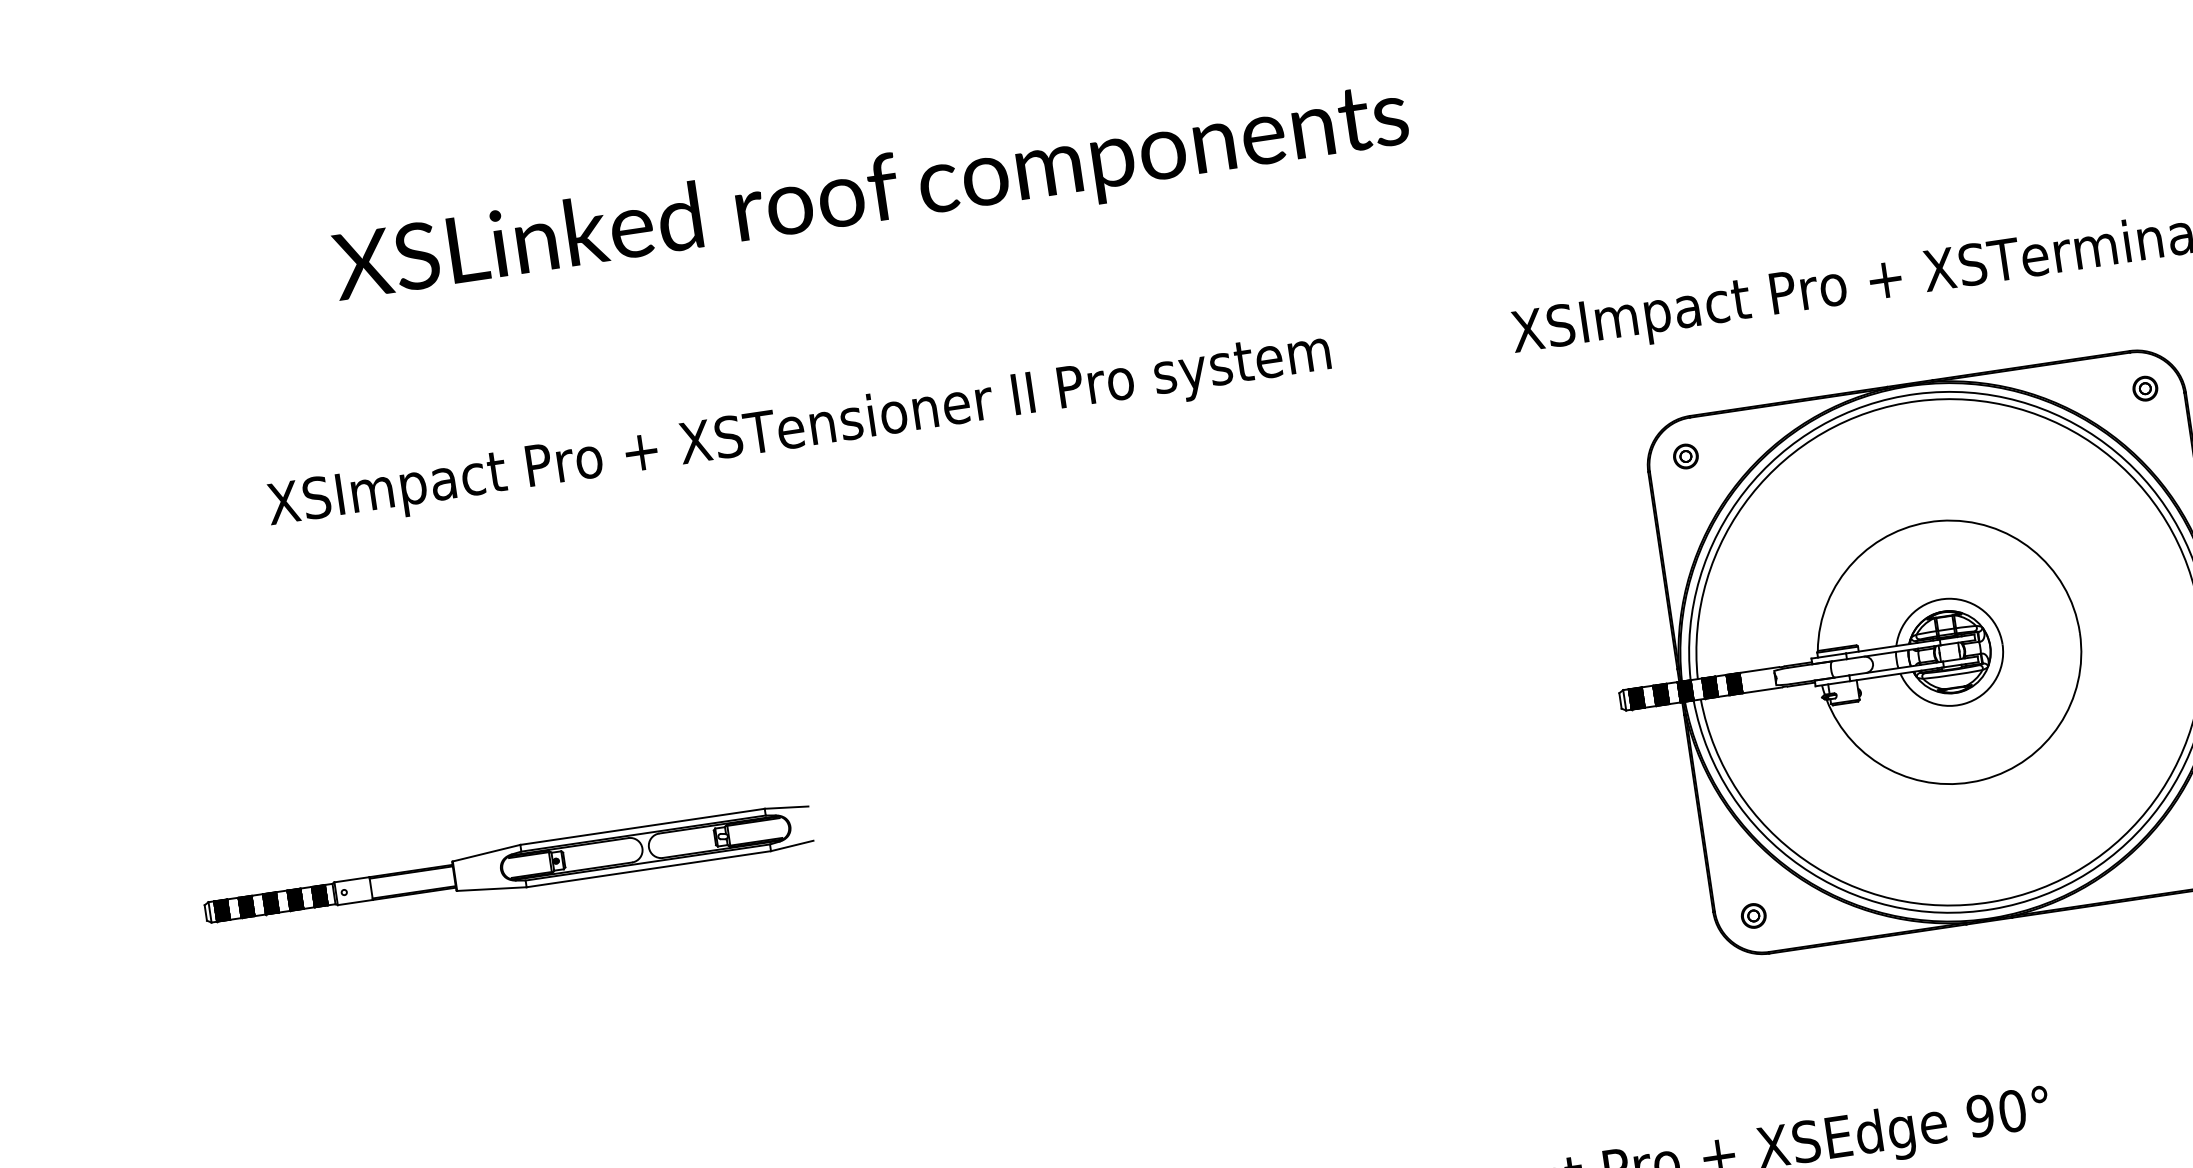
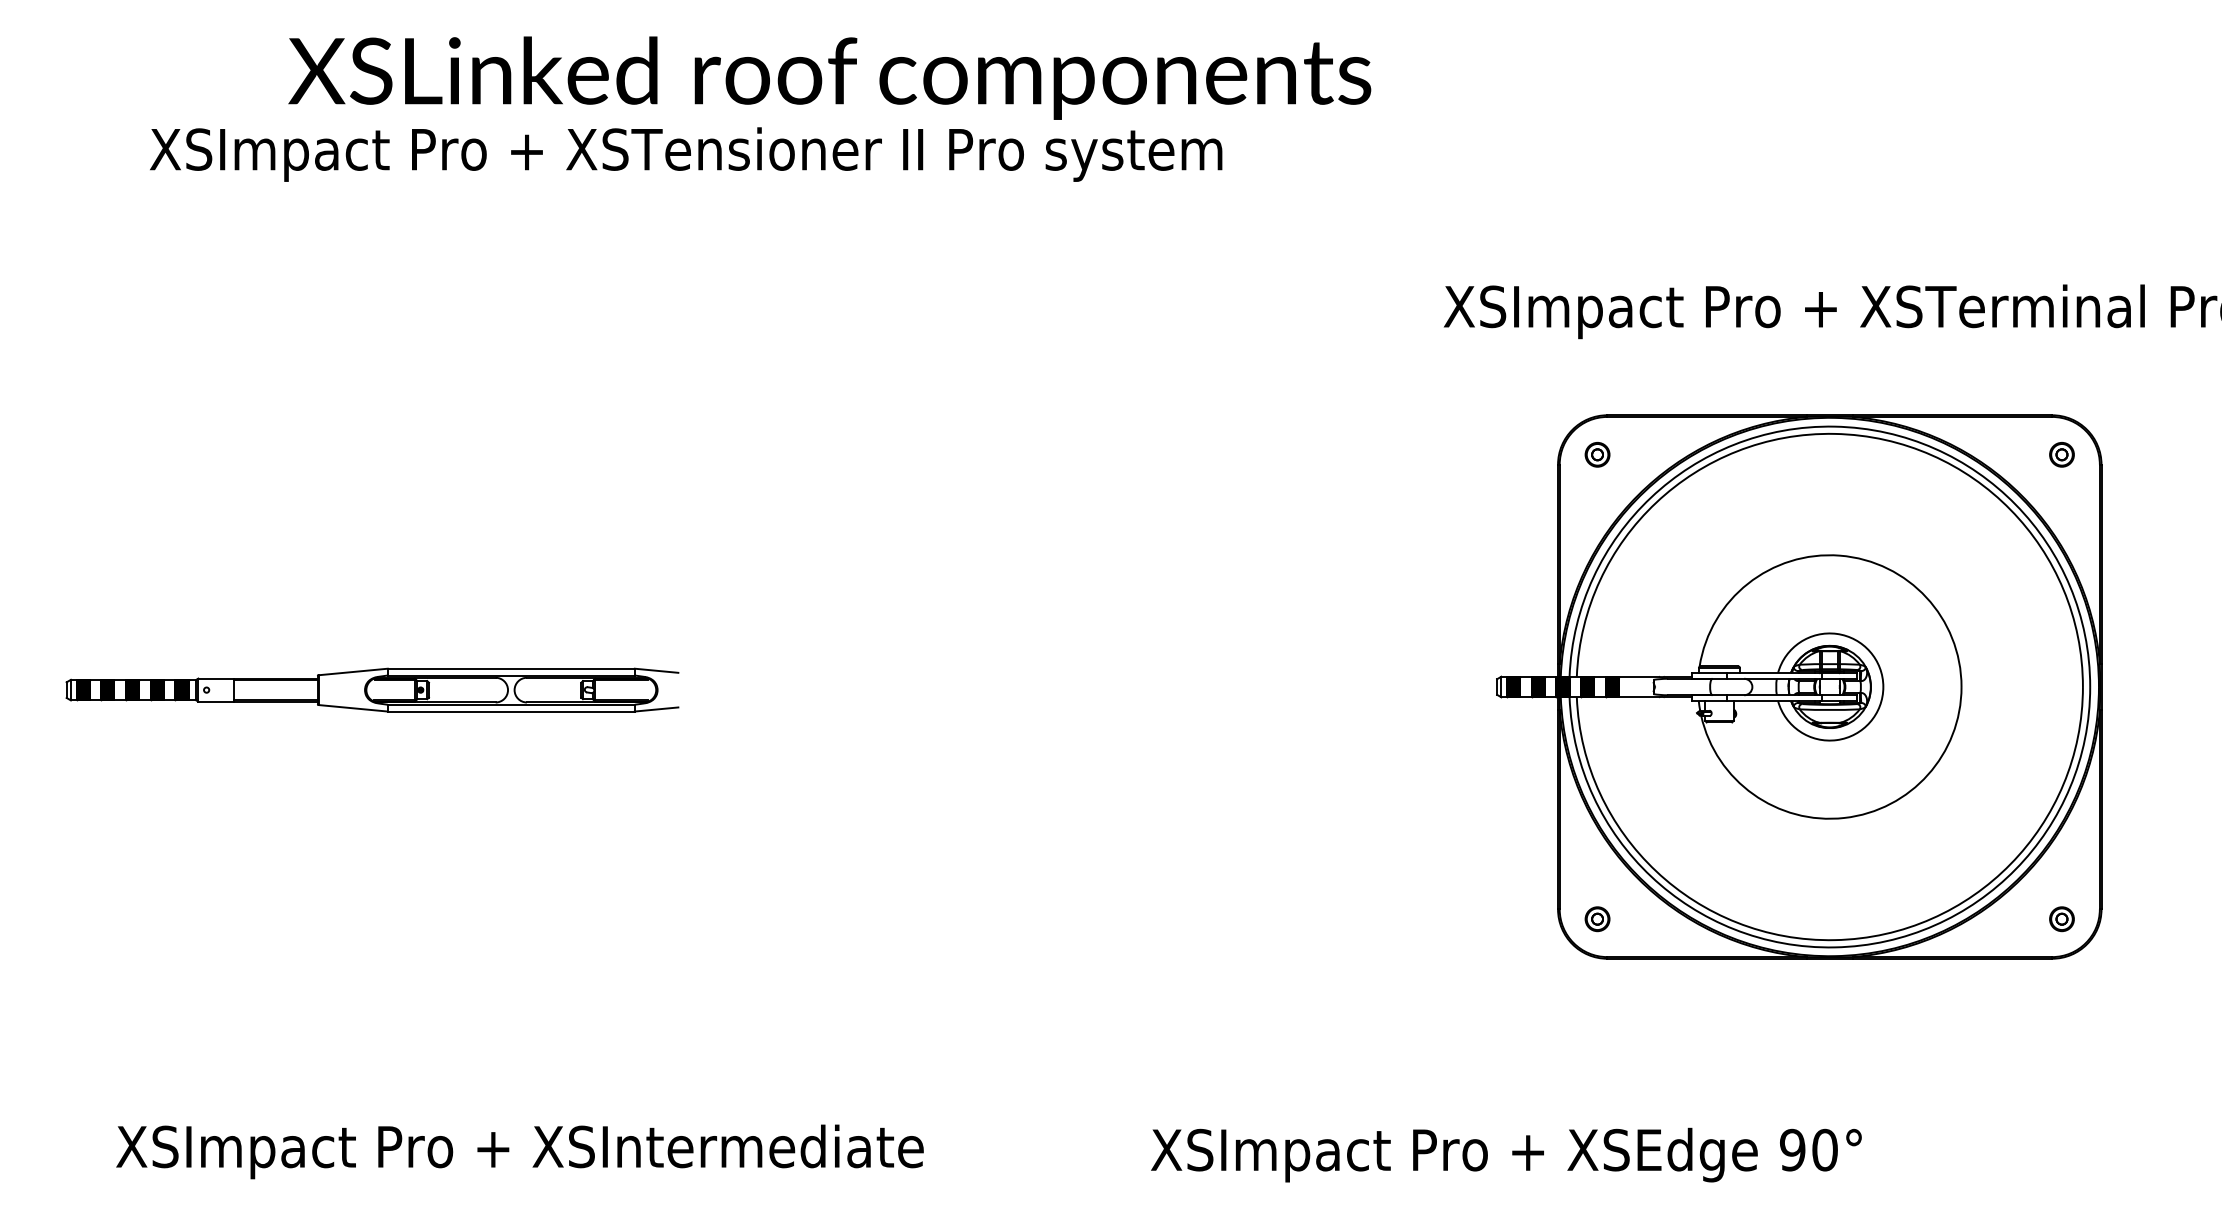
text: (799, 431) -> (686, 154), moved

